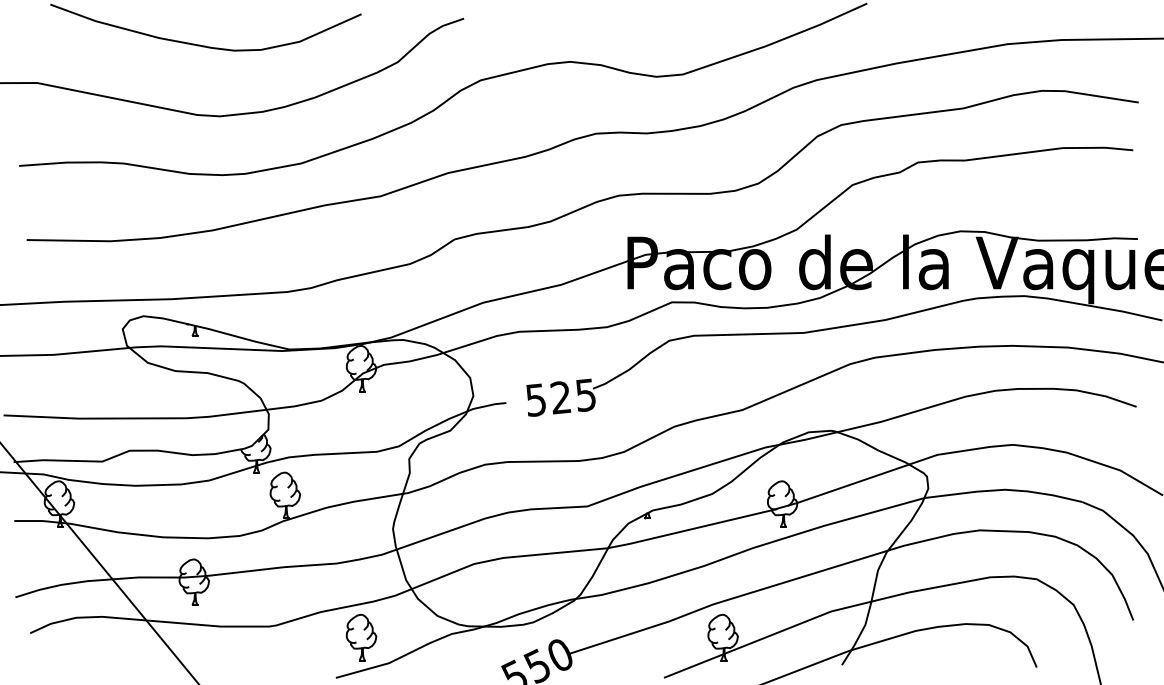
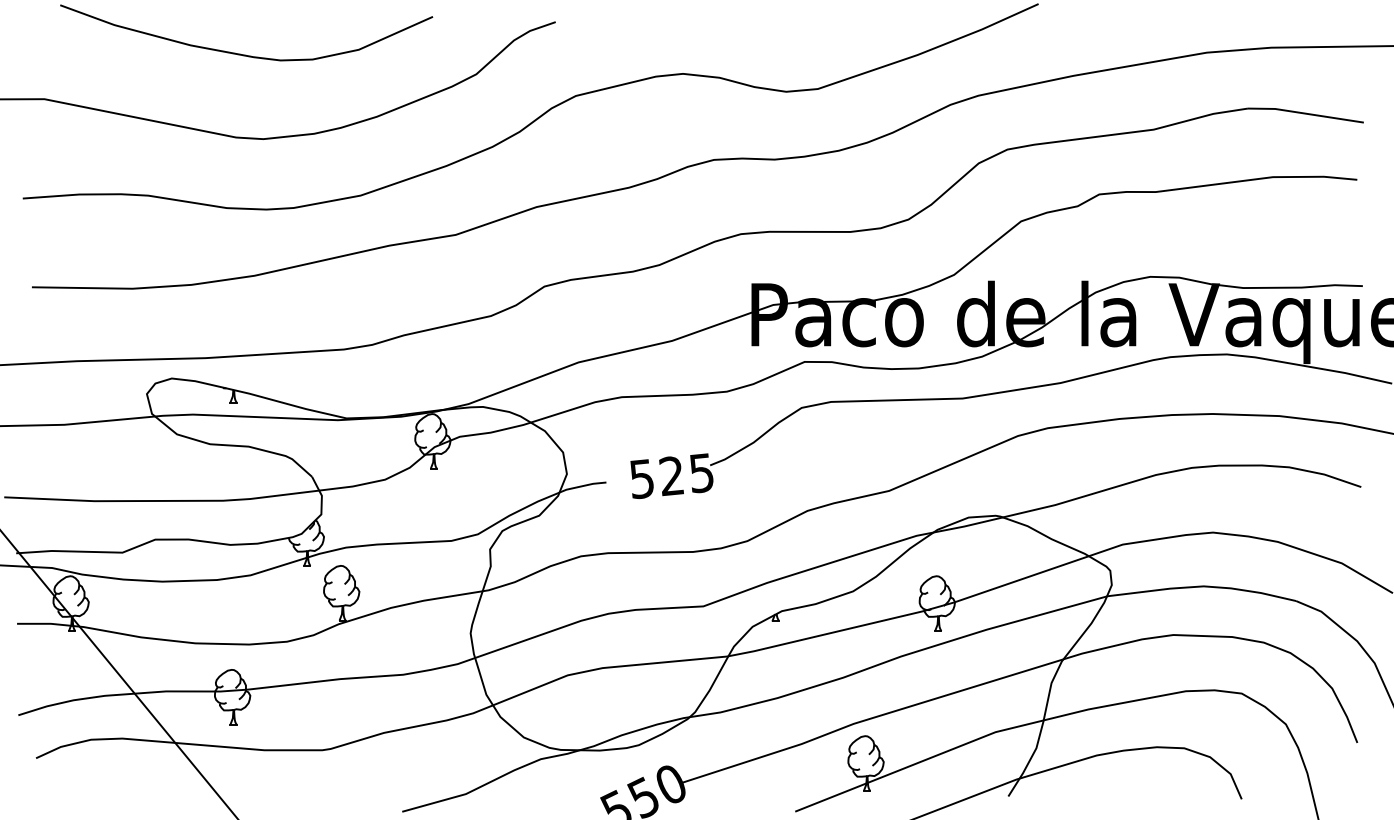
part: (361, 637) -> (432, 763), removed

